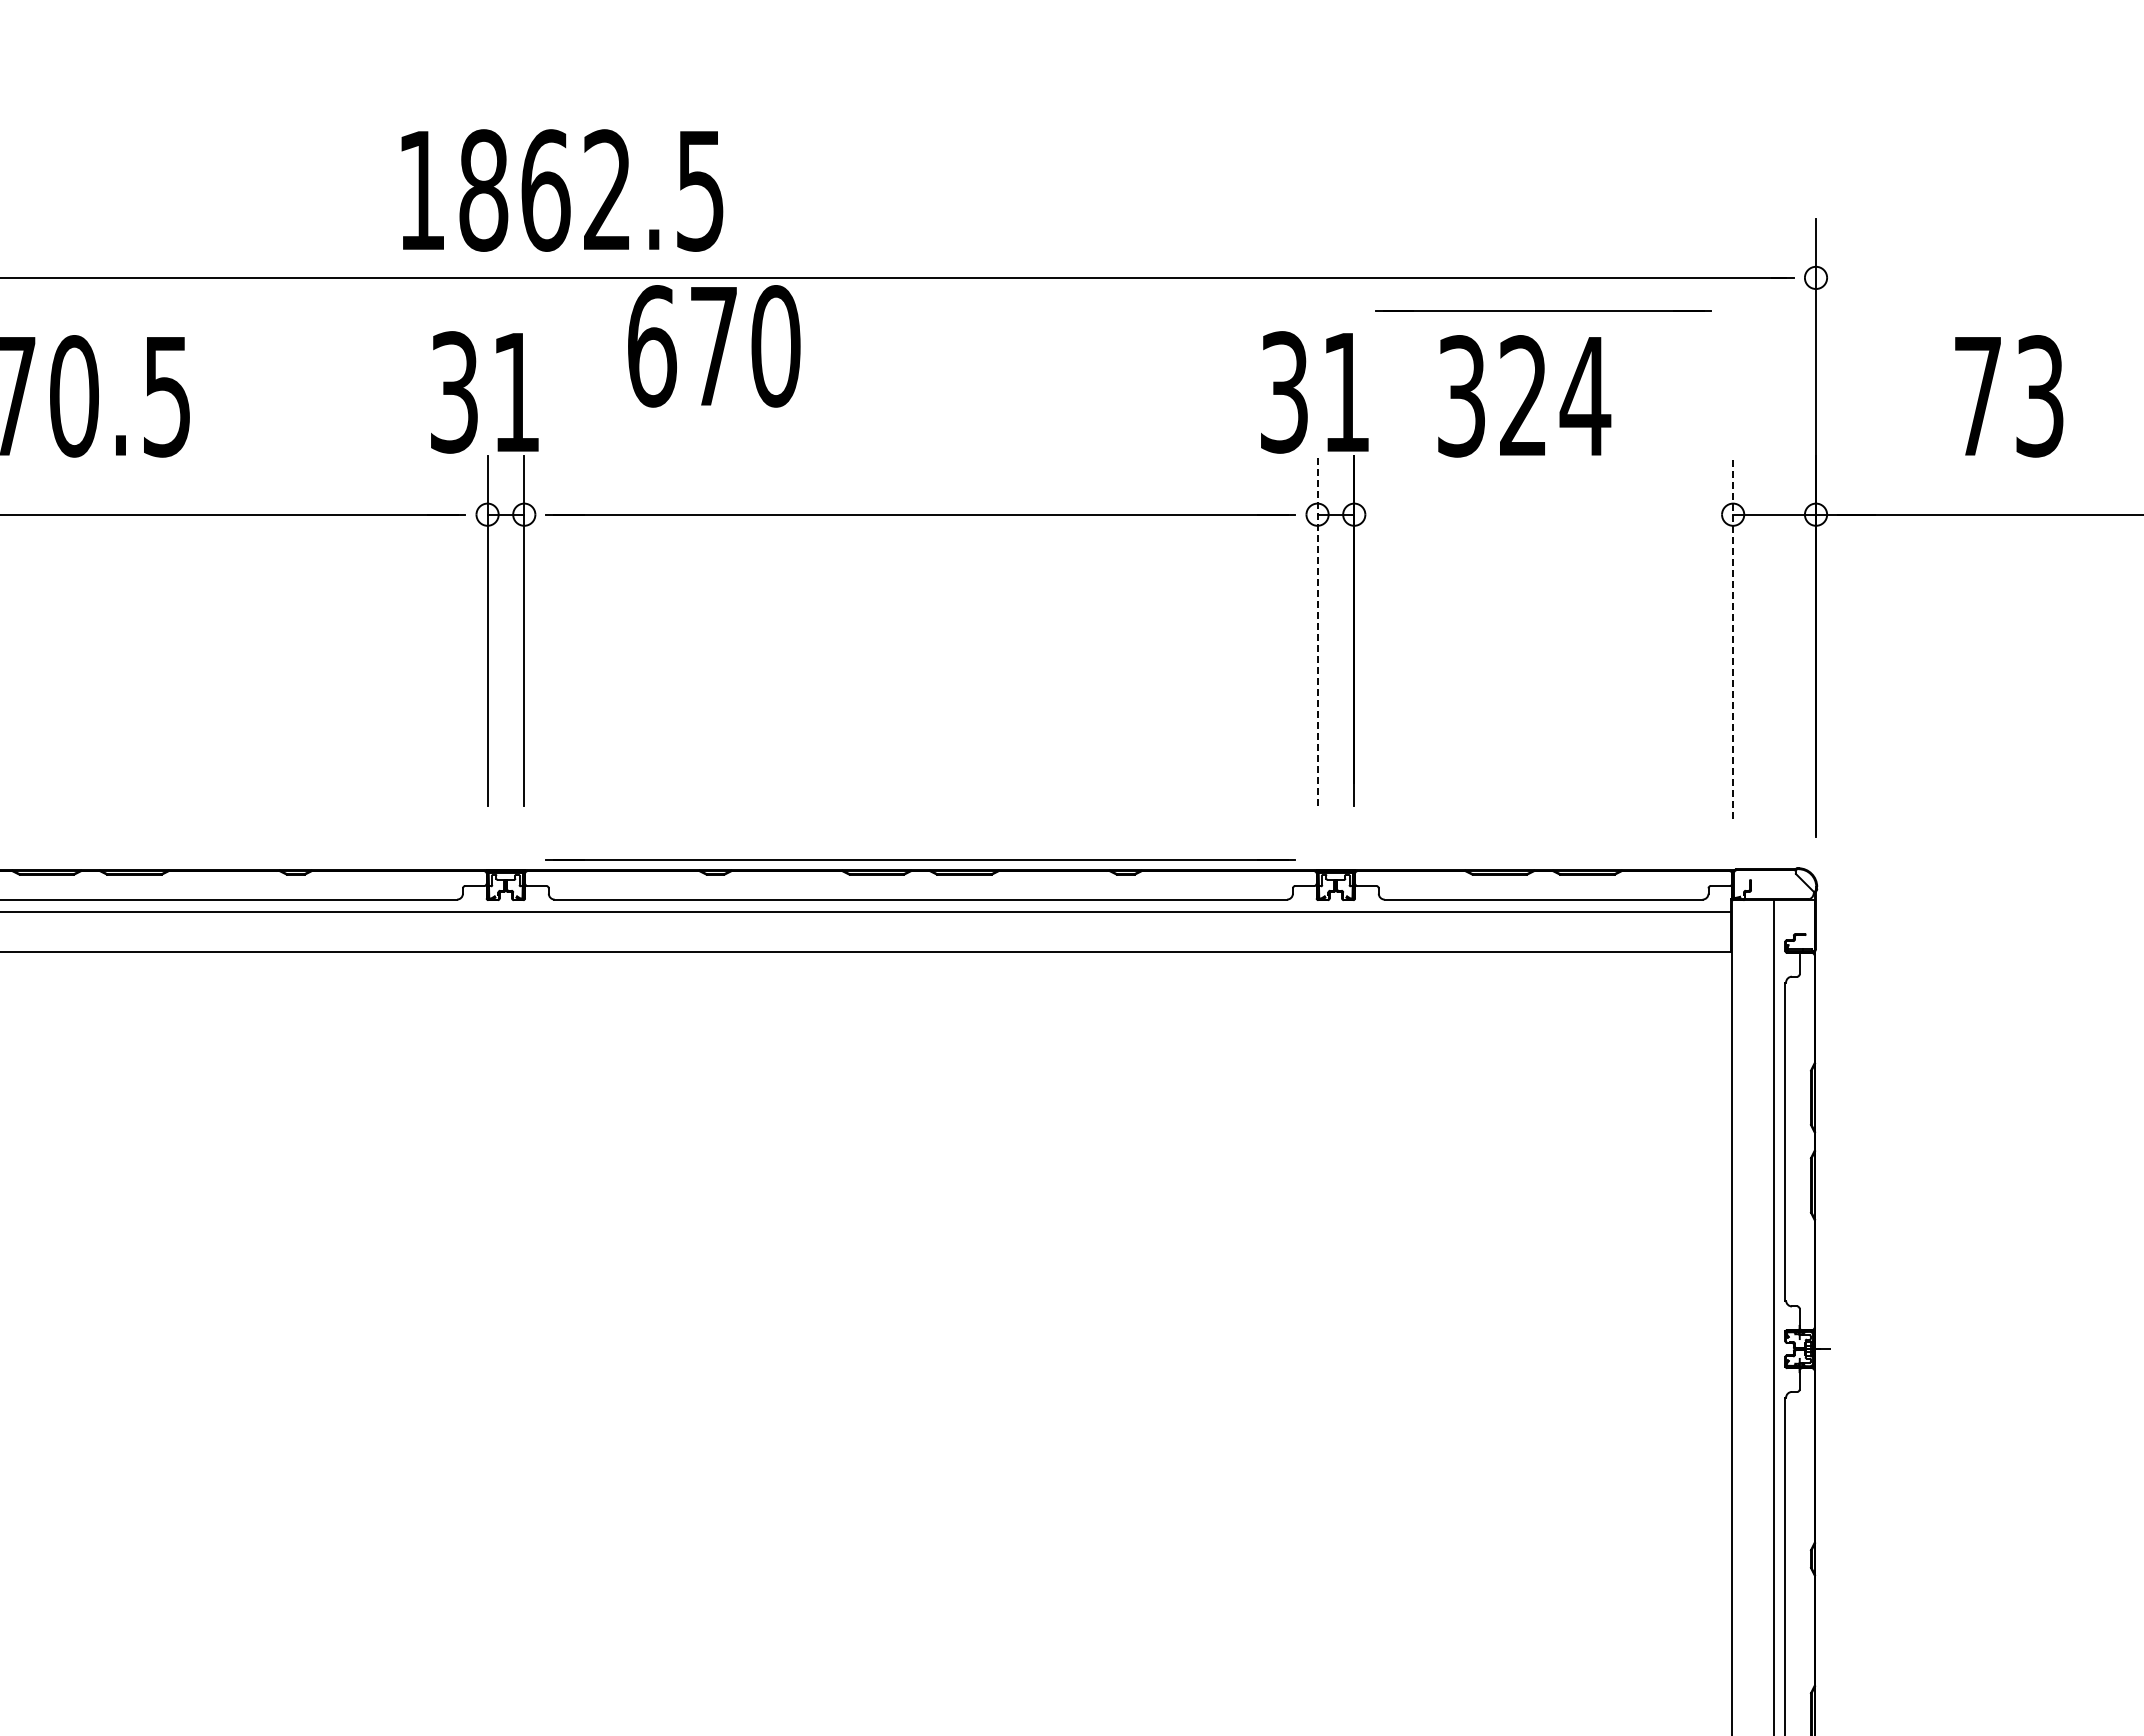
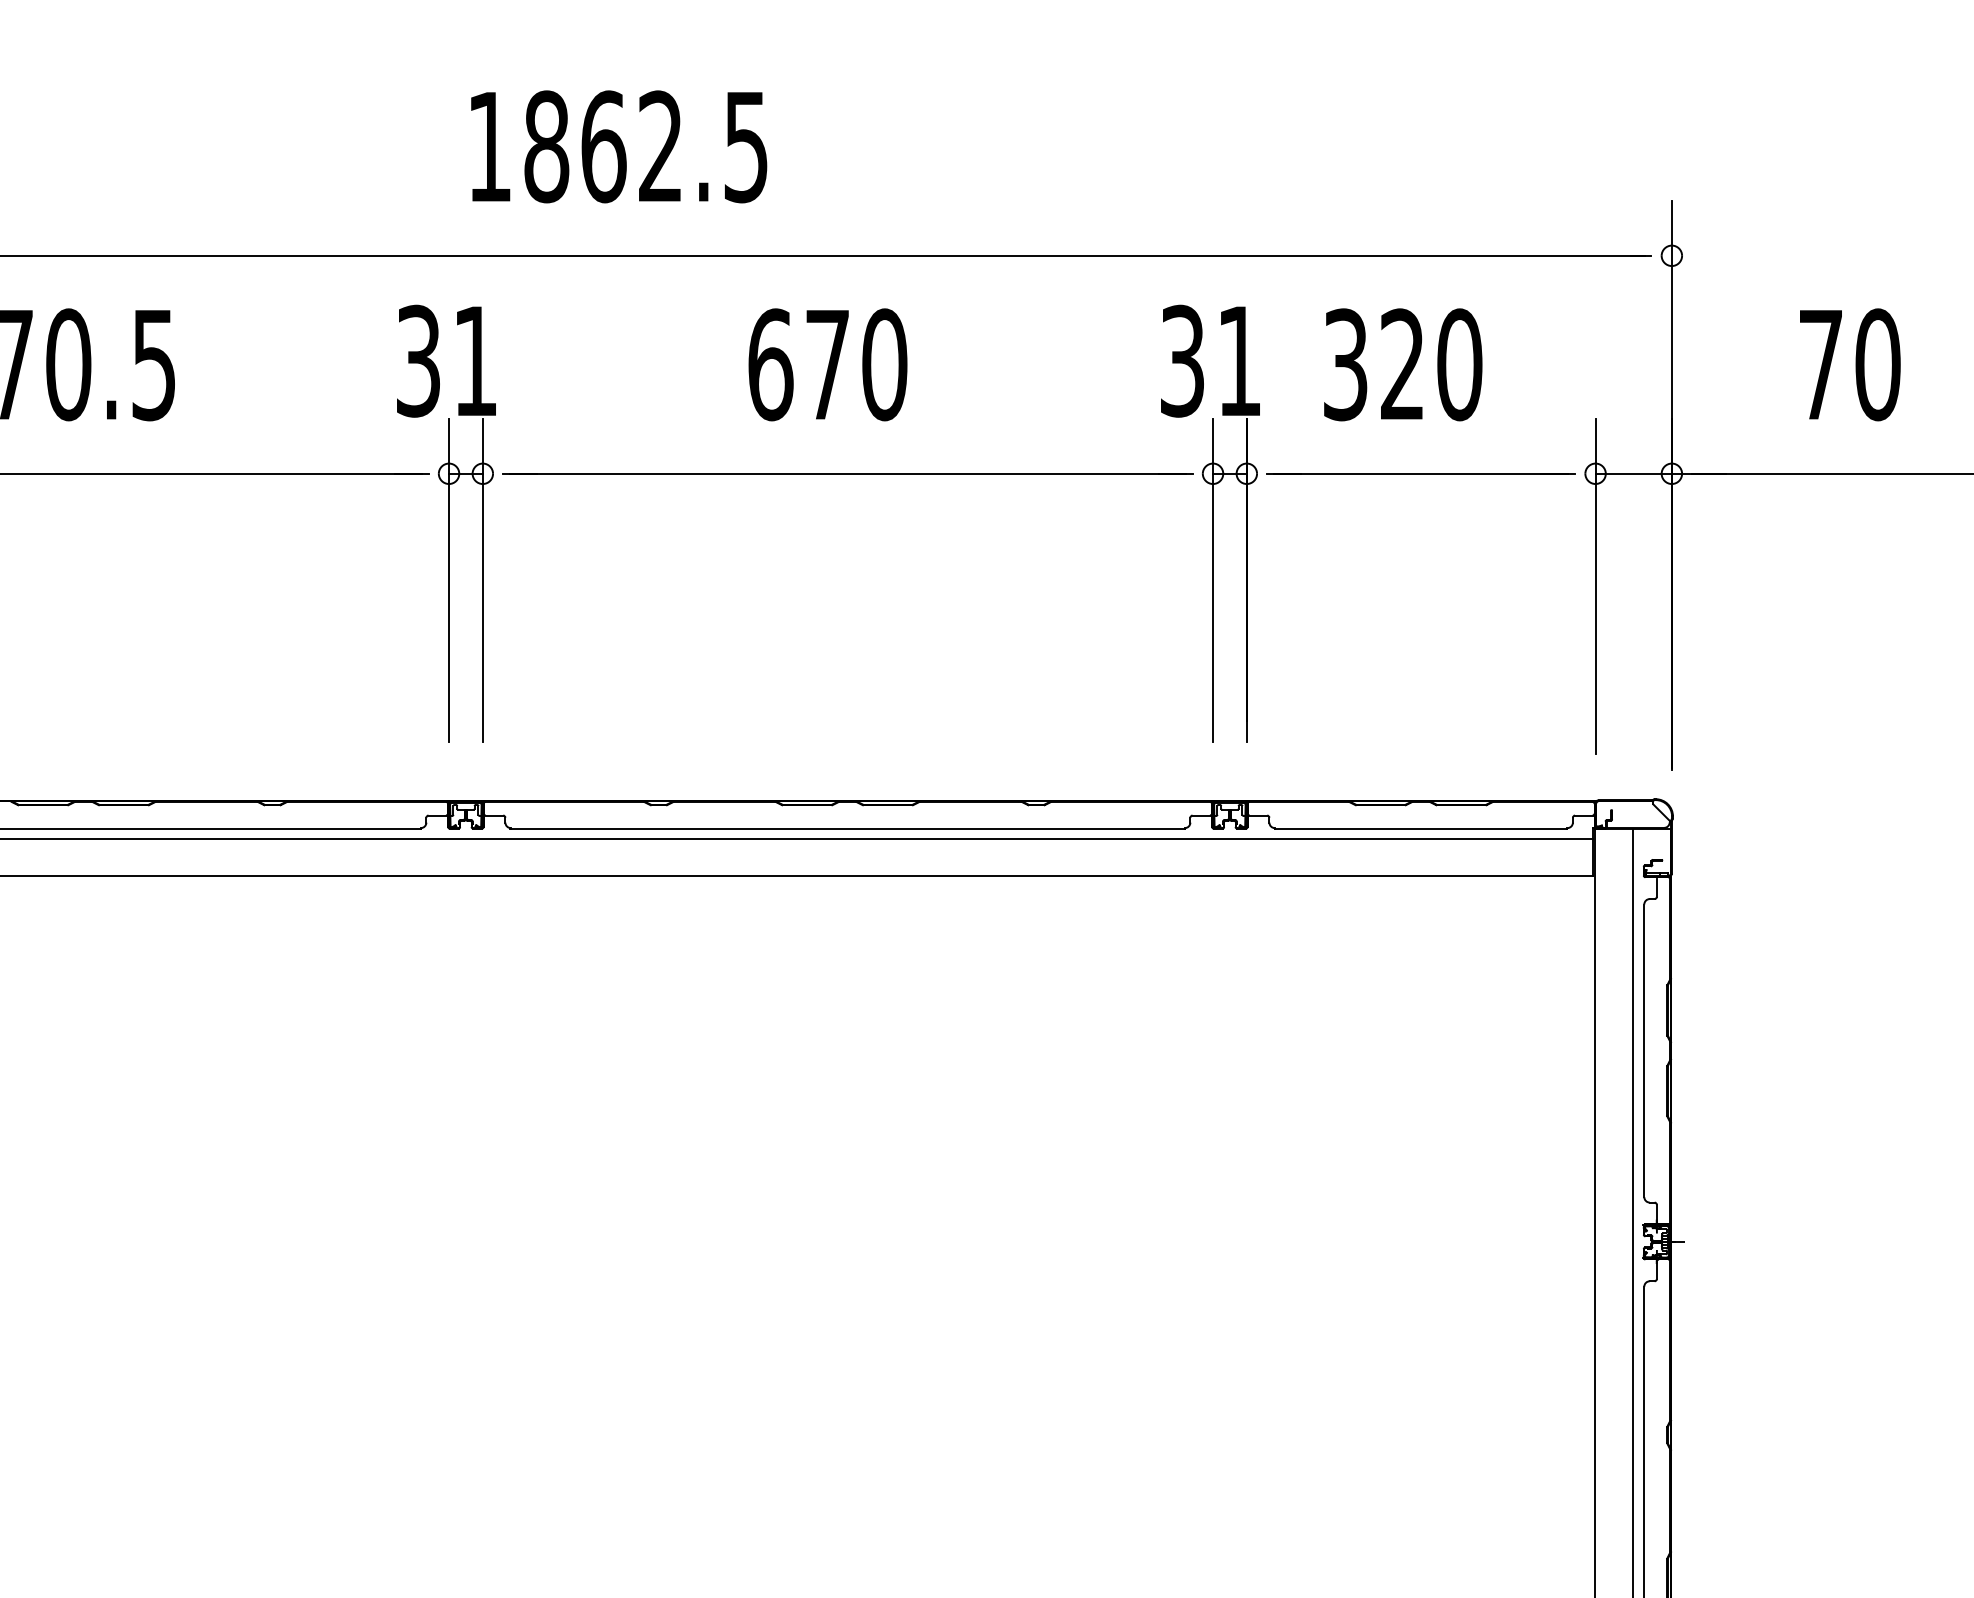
text: (562, 190) -> (619, 146), moved
line: (1543, 310) -> (1421, 473), moved
text: (714, 346) -> (828, 364), moved
text: (1585, 396) -> (1459, 364), 324 -> 320
text: (2039, 396) -> (1877, 364), 73 -> 70
line: (1317, 630) -> (1212, 580), dashed -> solid
line: (1733, 637) -> (1595, 586), dashed -> solid
line: (920, 859) -> (847, 791), removed

